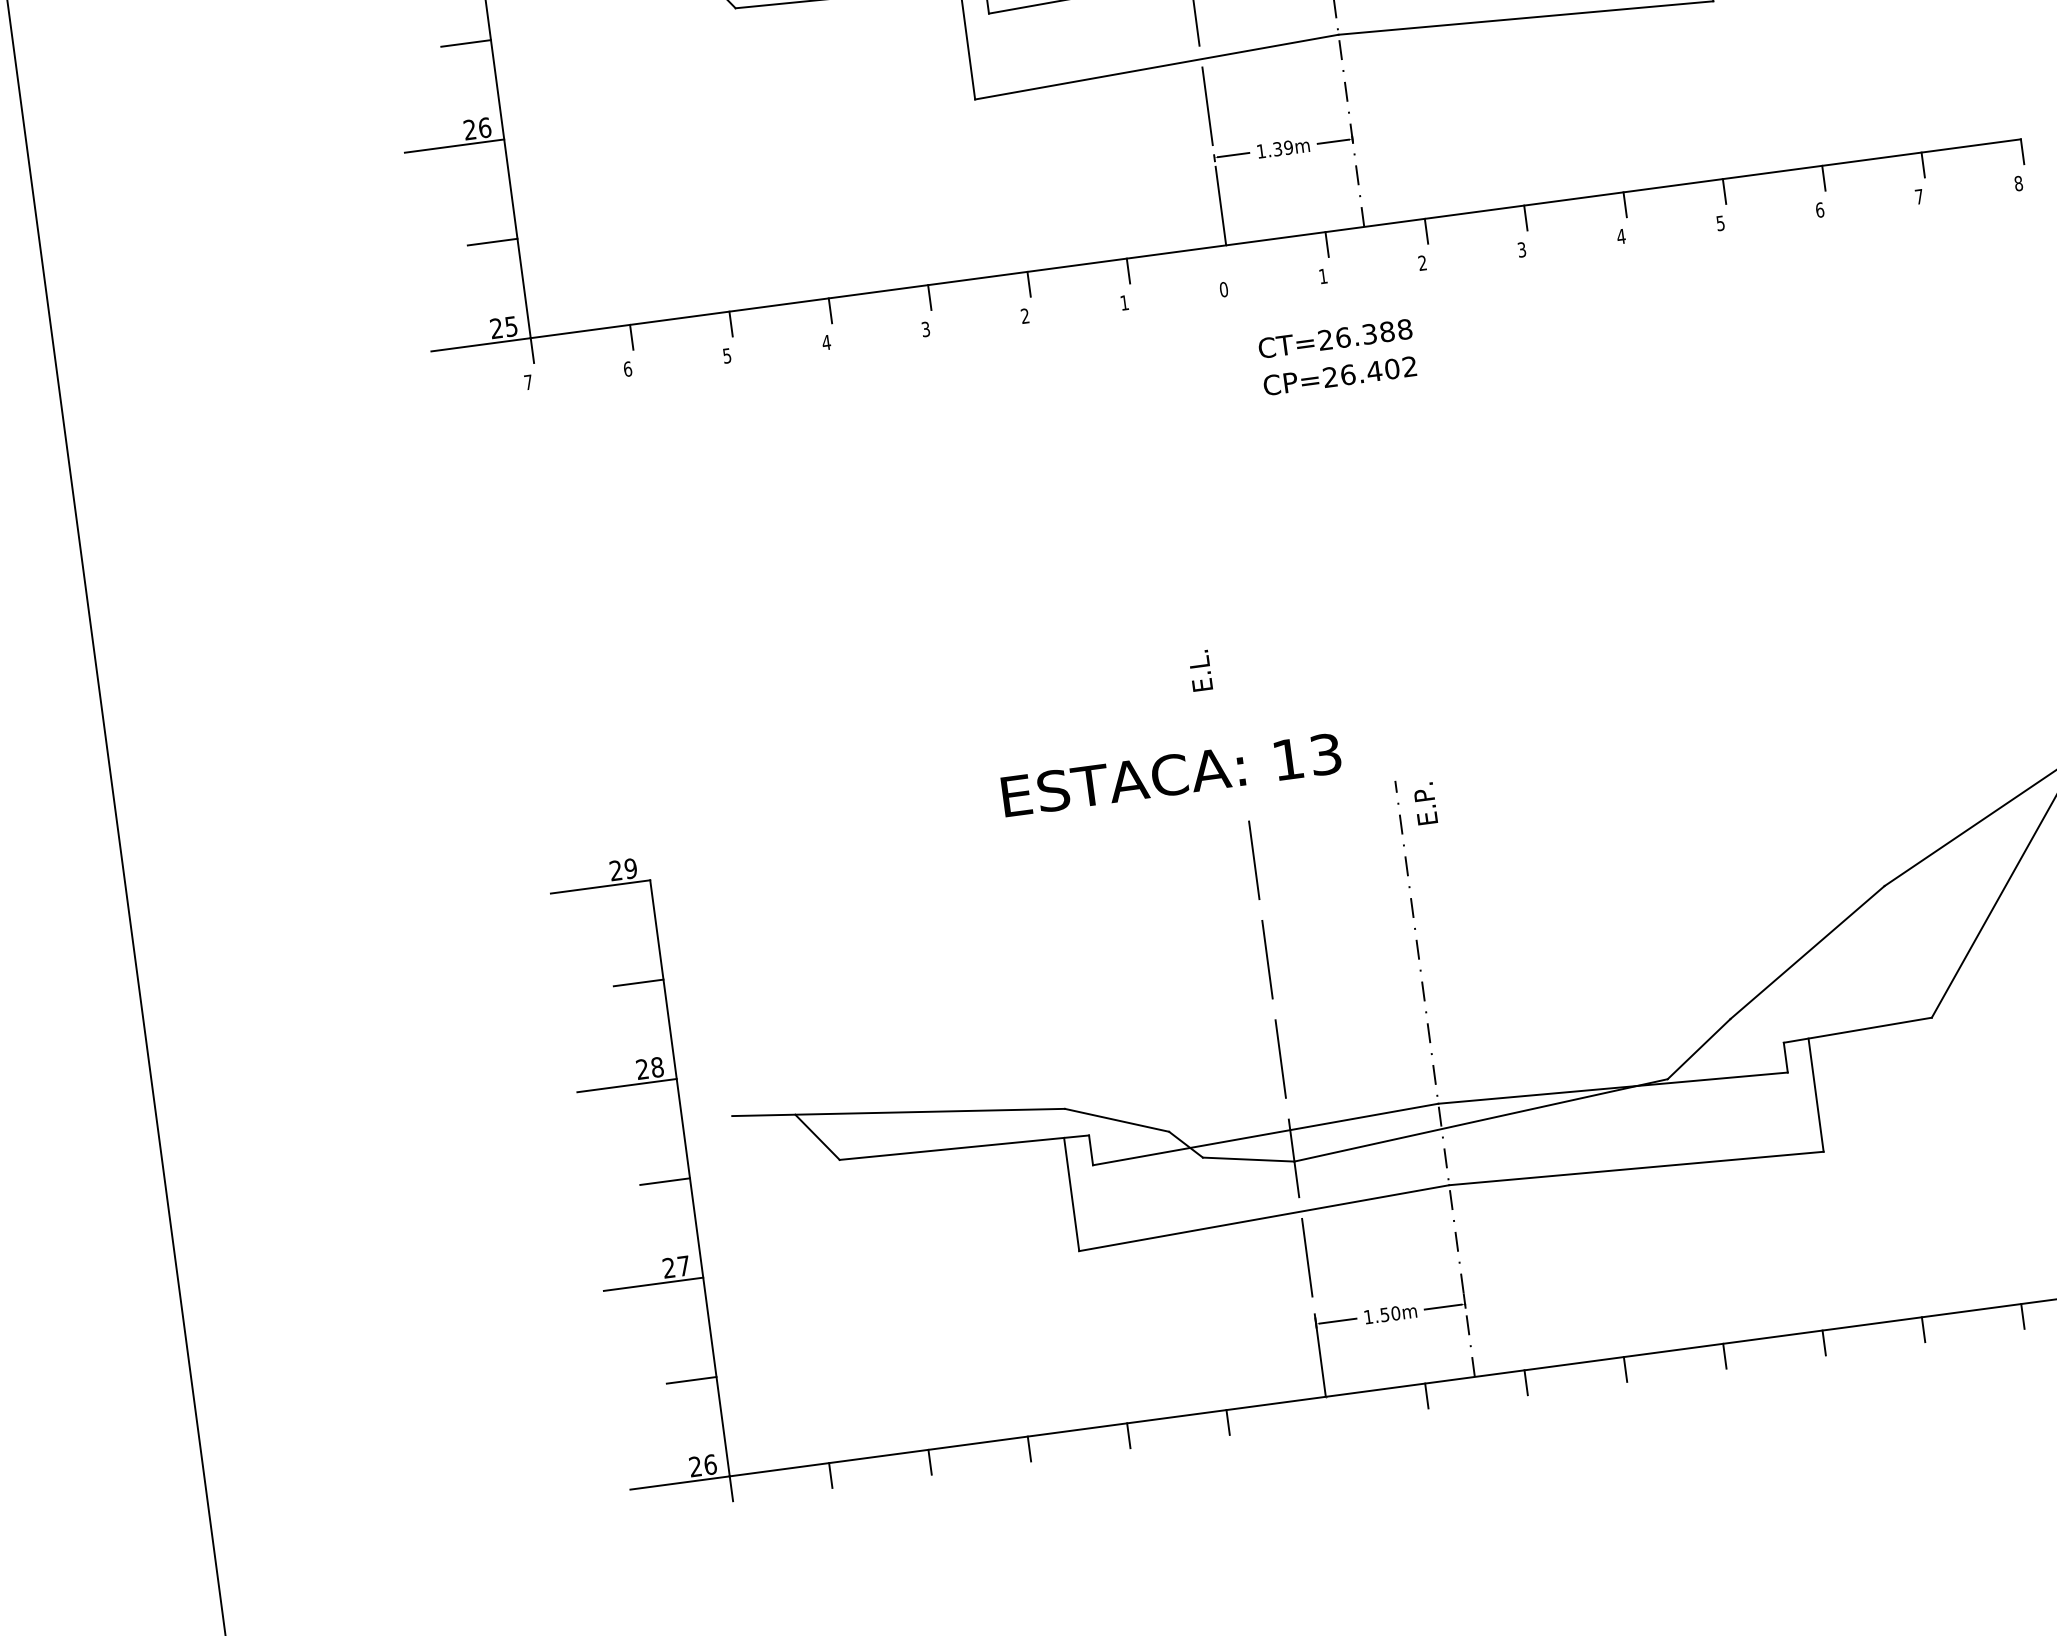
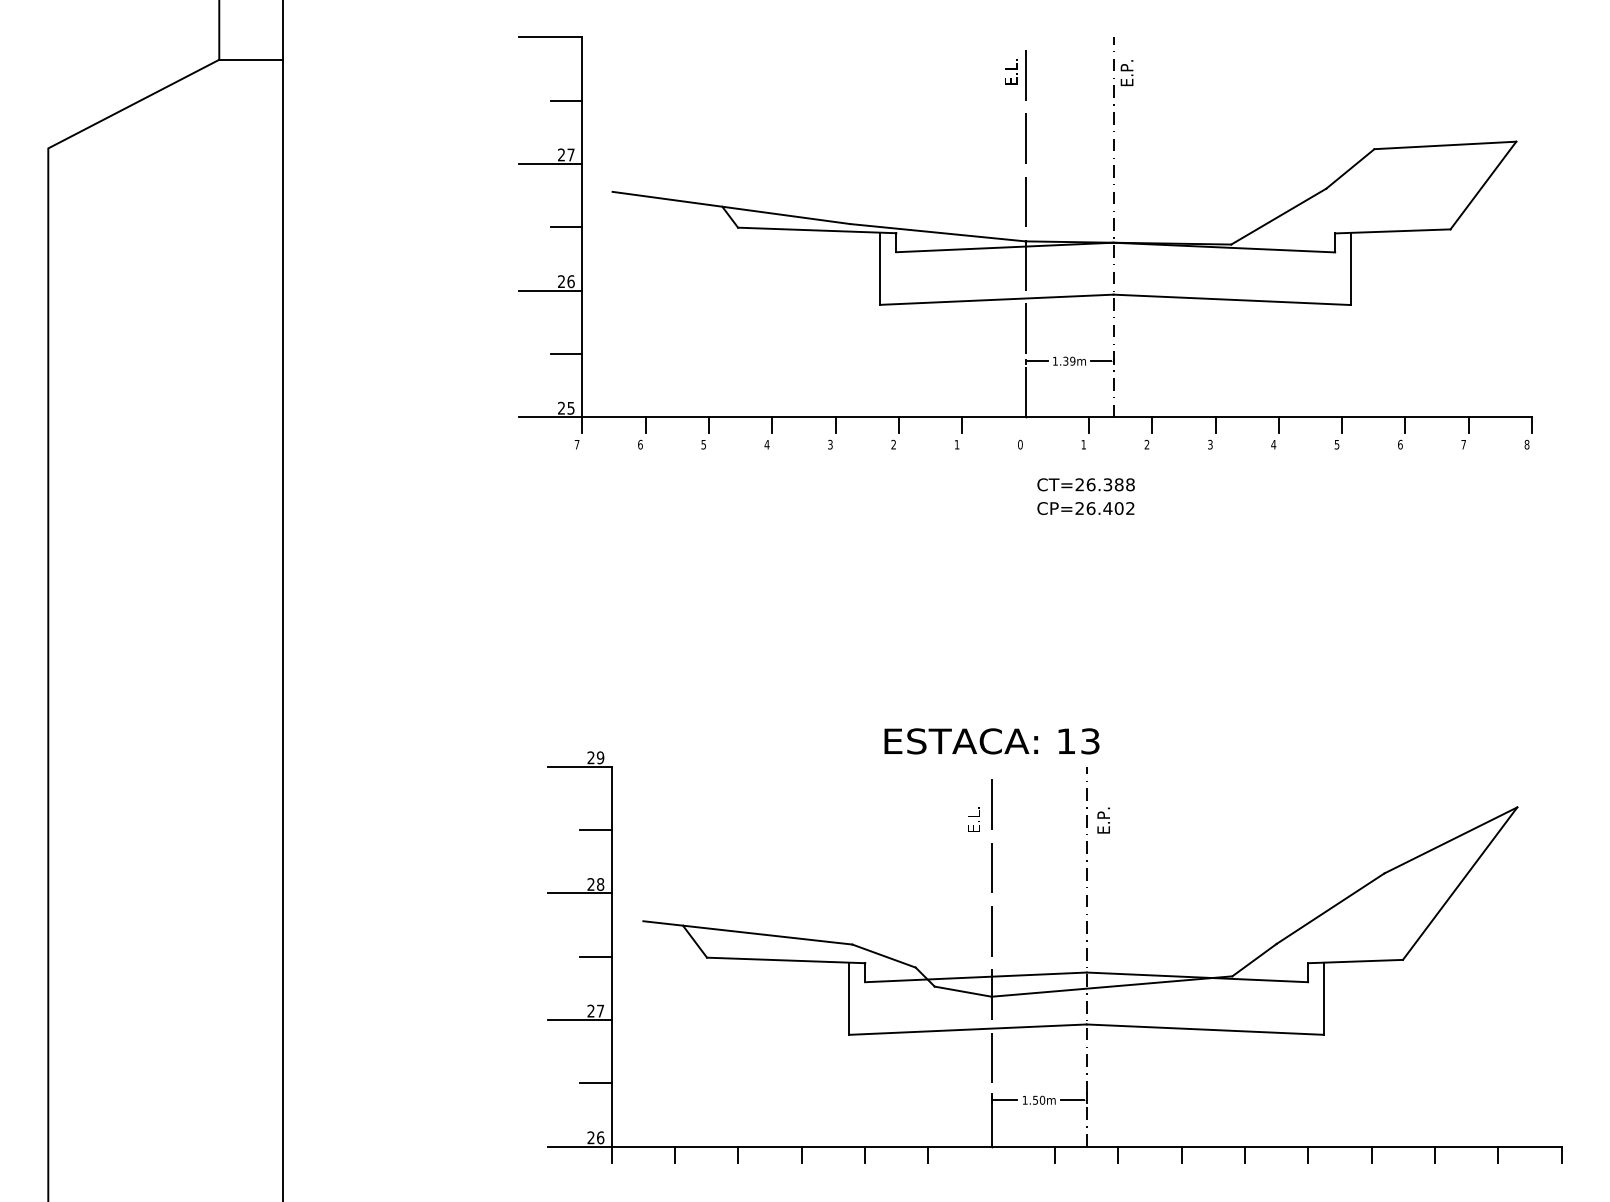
text: (1199, 670) -> (973, 819), moved
text: (1170, 775) -> (991, 741), moved
text: (1425, 803) -> (1103, 820), moved

